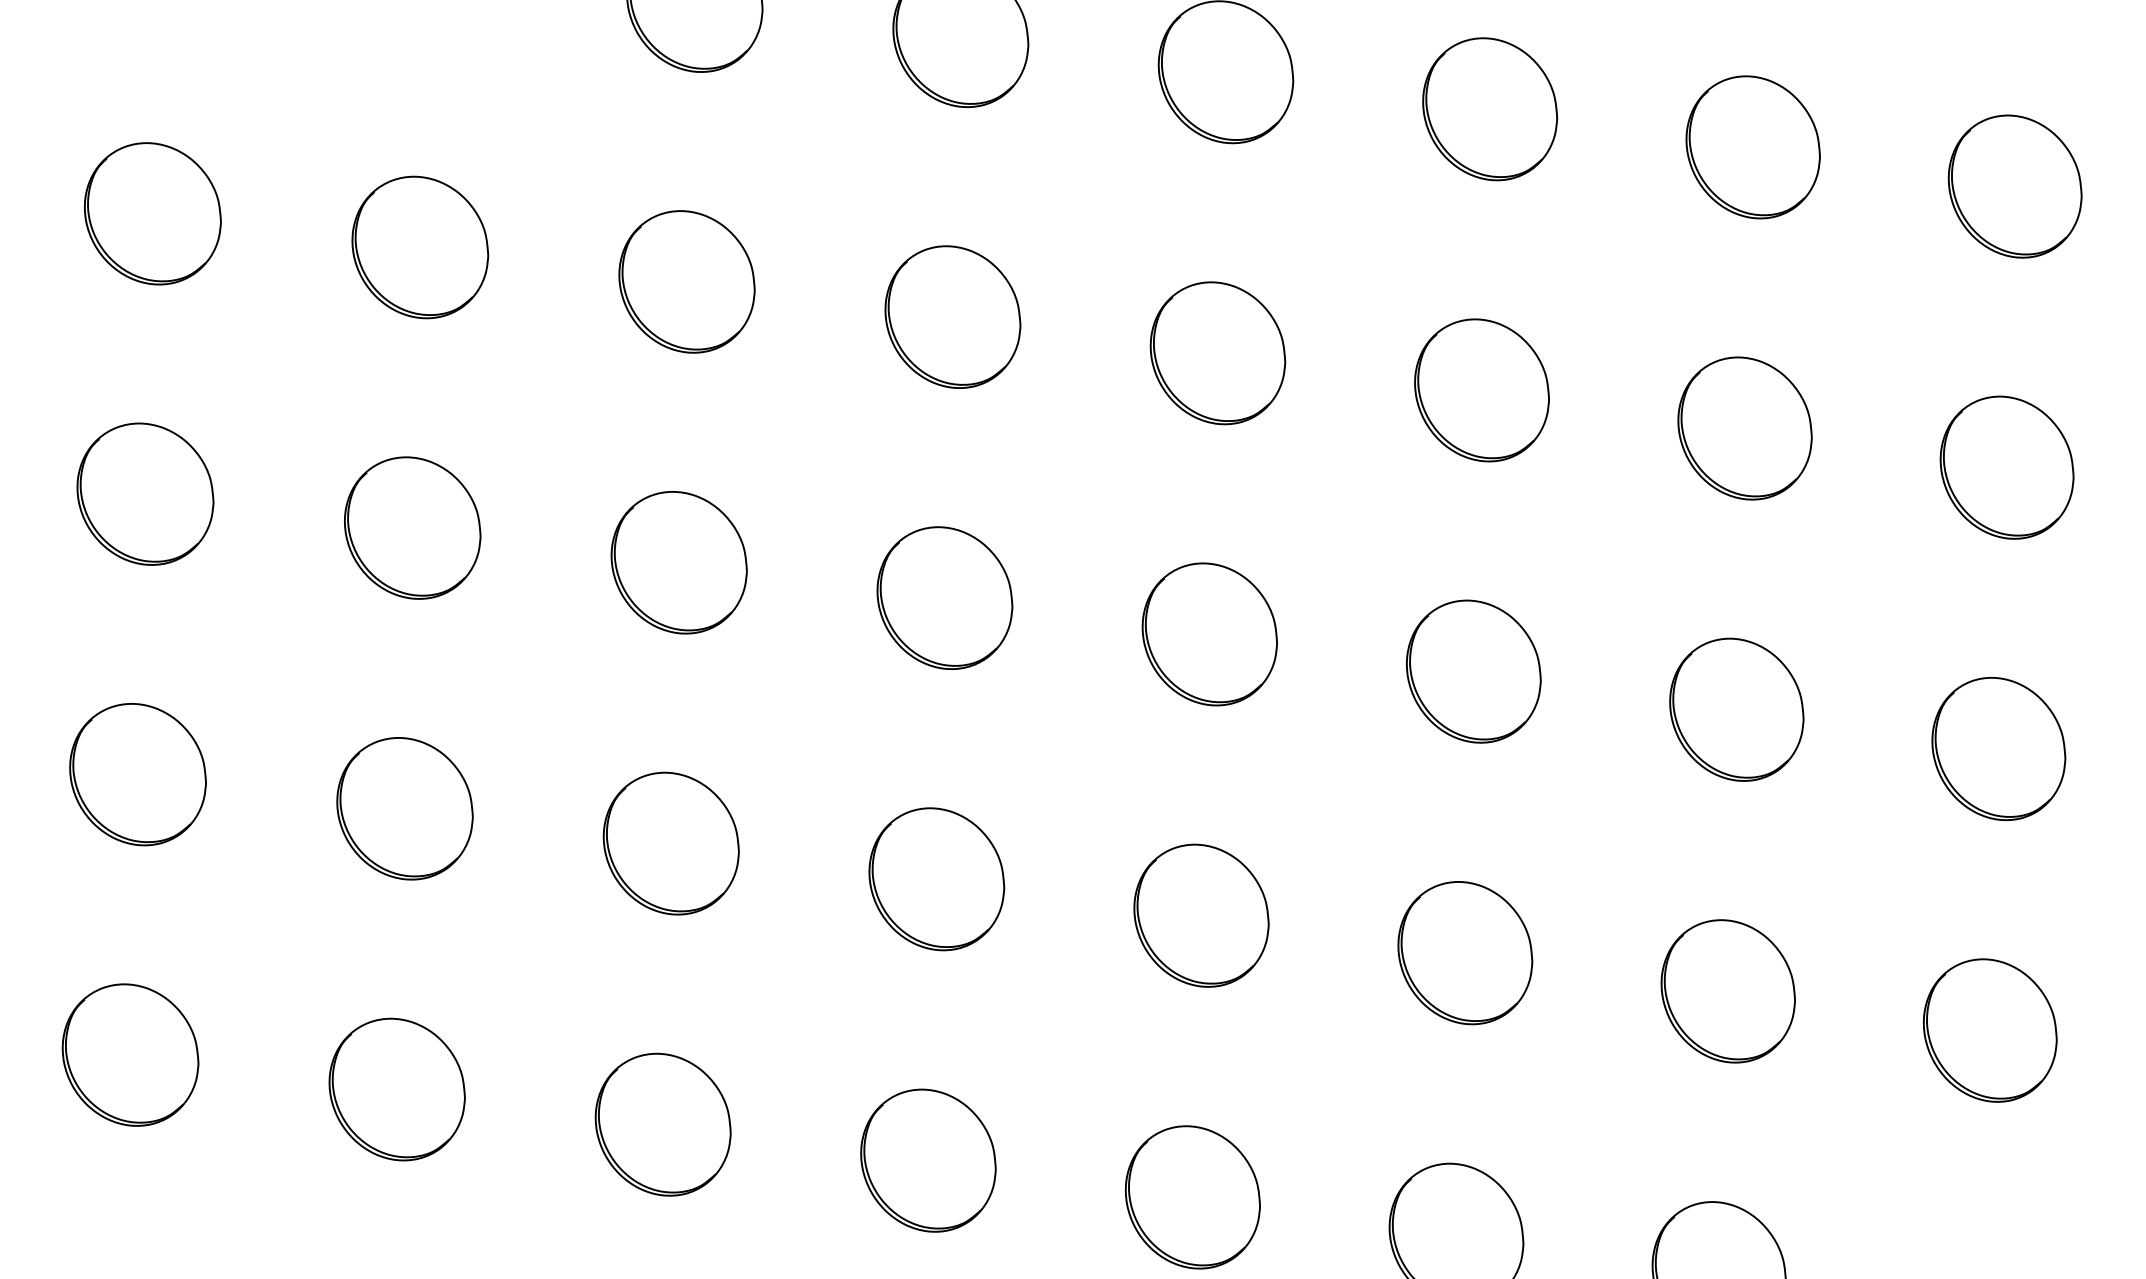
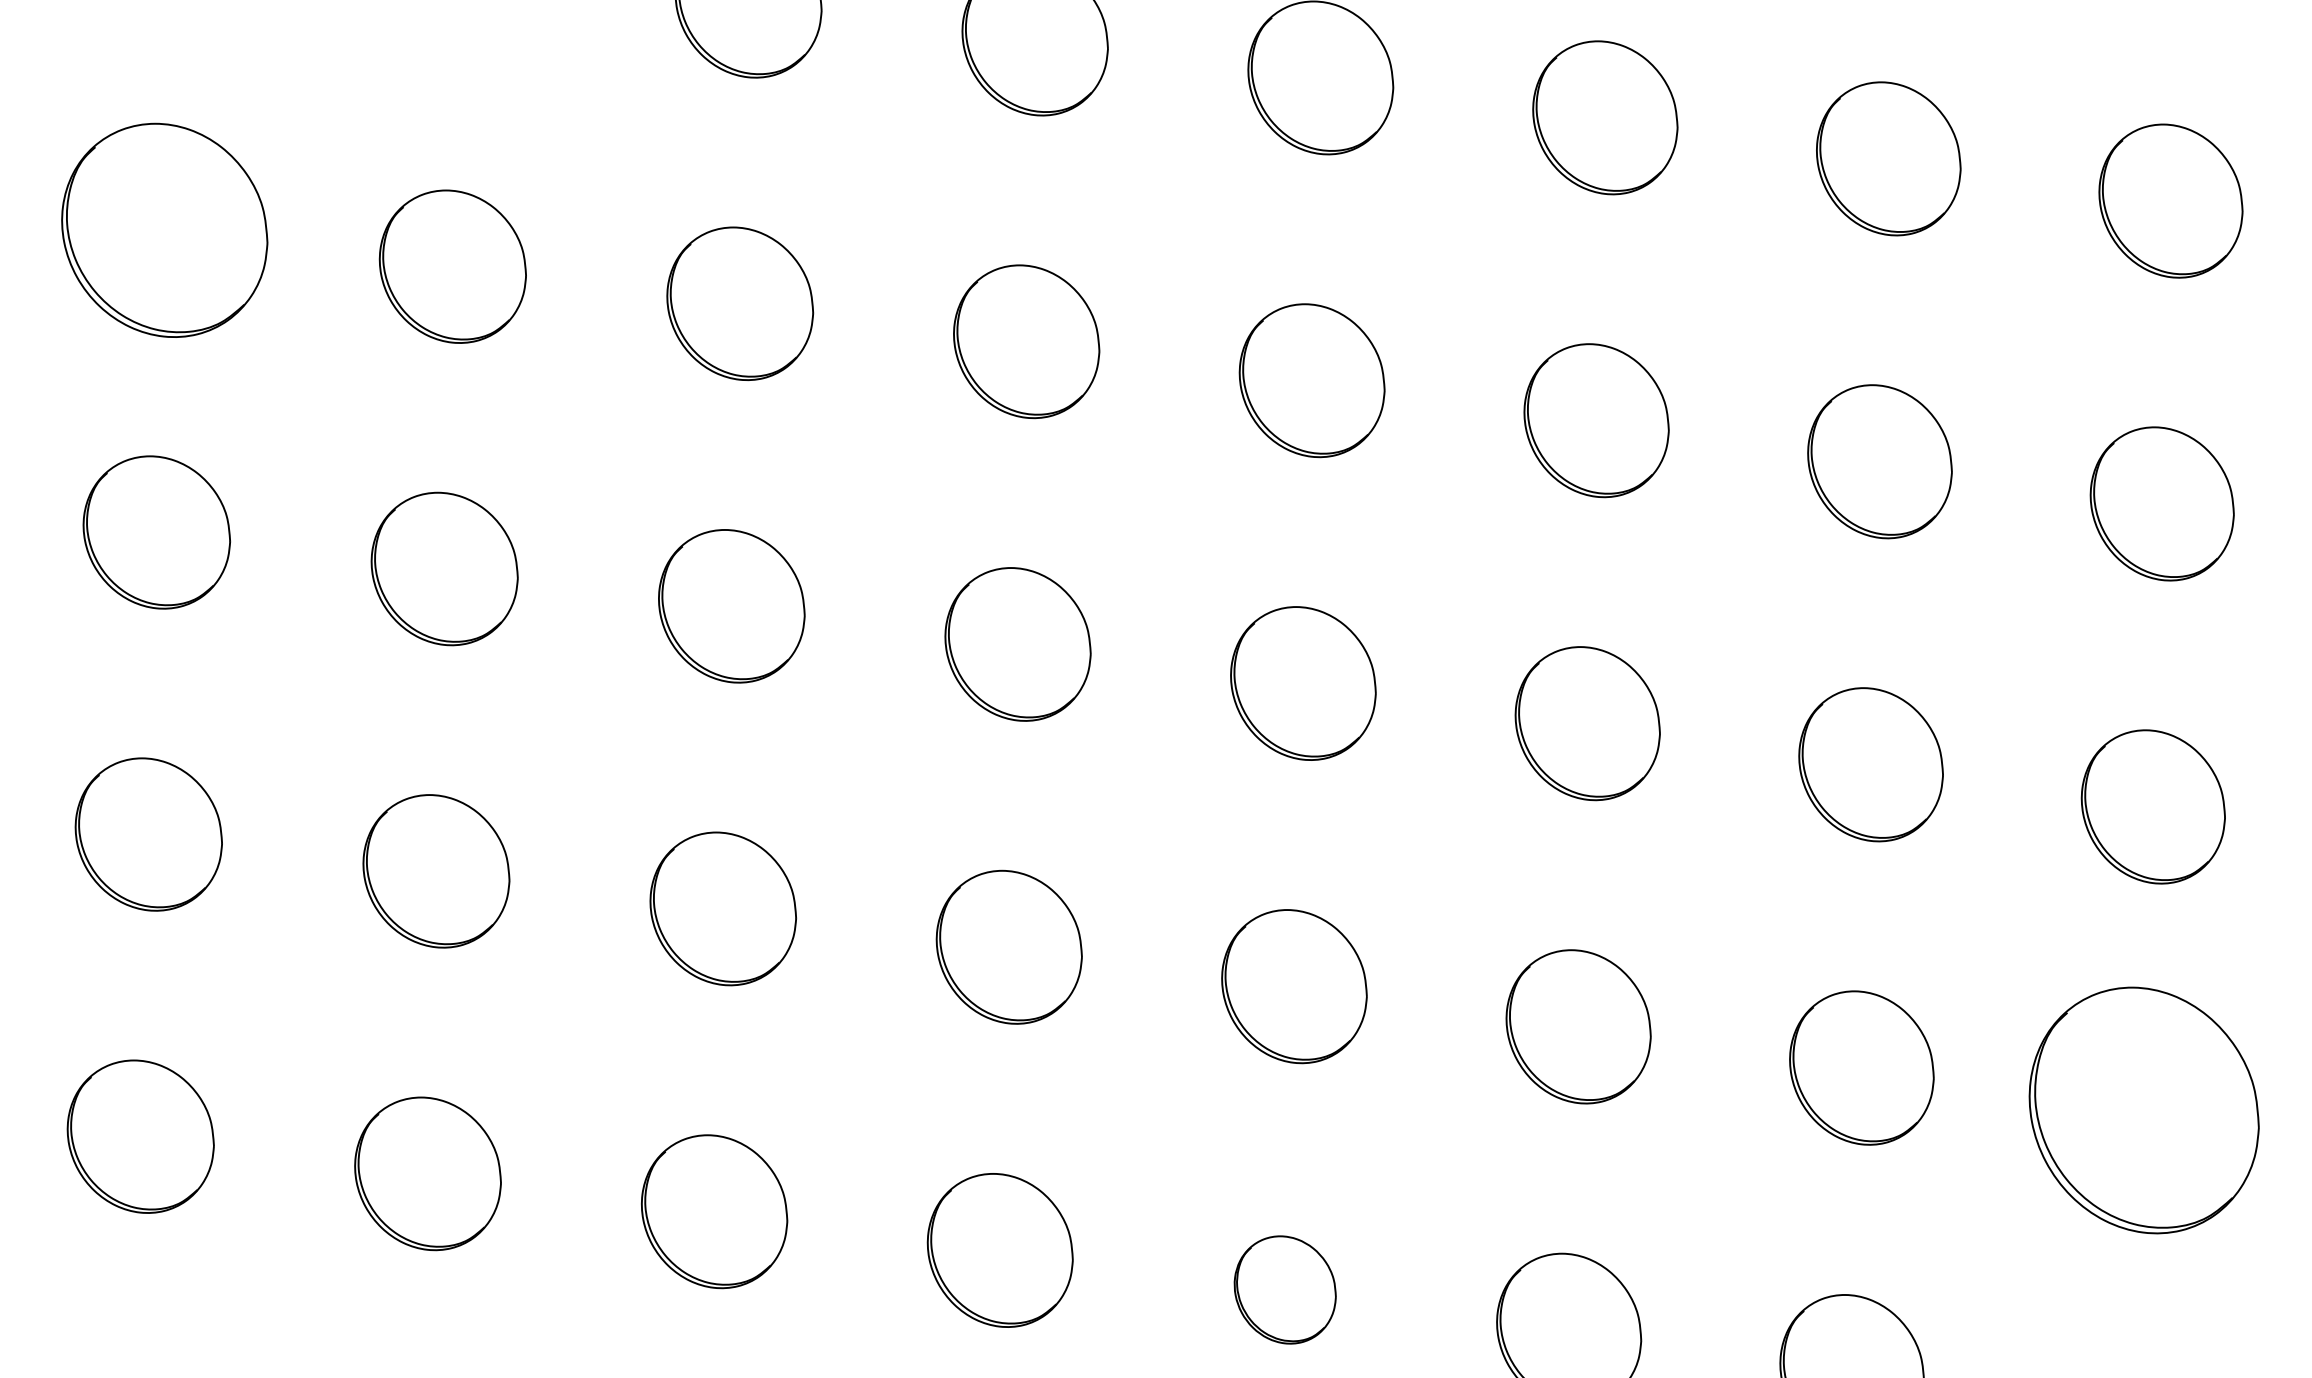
part: (152, 213) -> (164, 230), size x1.4
part: (1989, 1029) -> (2143, 1109), size x1.6
part: (1193, 1196) -> (1285, 1289), size x0.7

